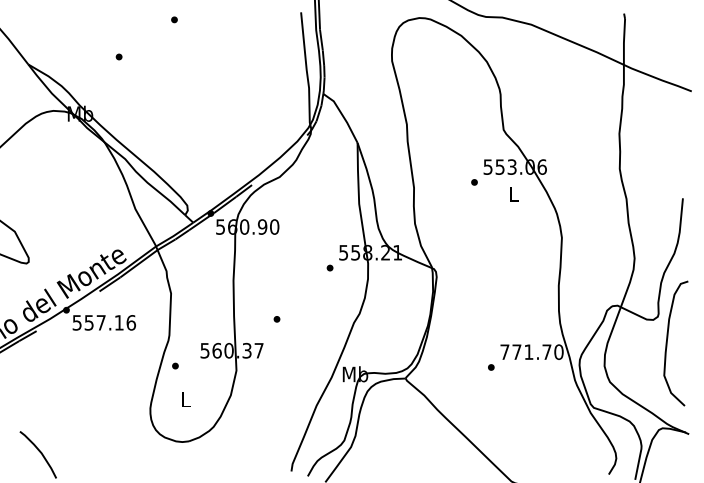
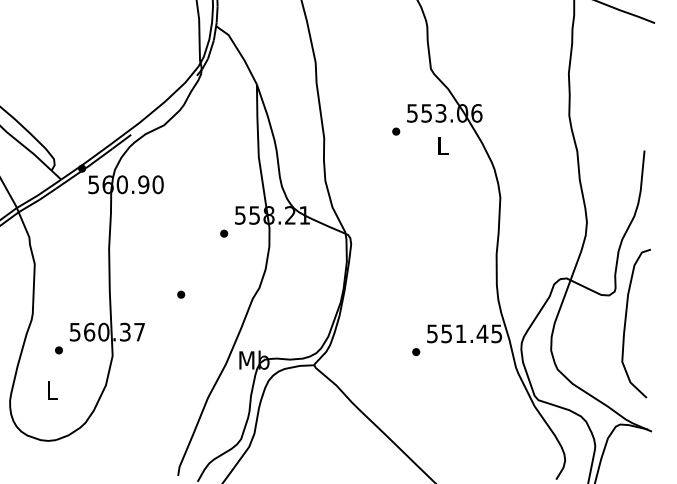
part: (276, 319) -> (180, 294), moved
text: (531, 352) -> (464, 334), 771.70 -> 551.45
part: (175, 365) -> (59, 349), moved

